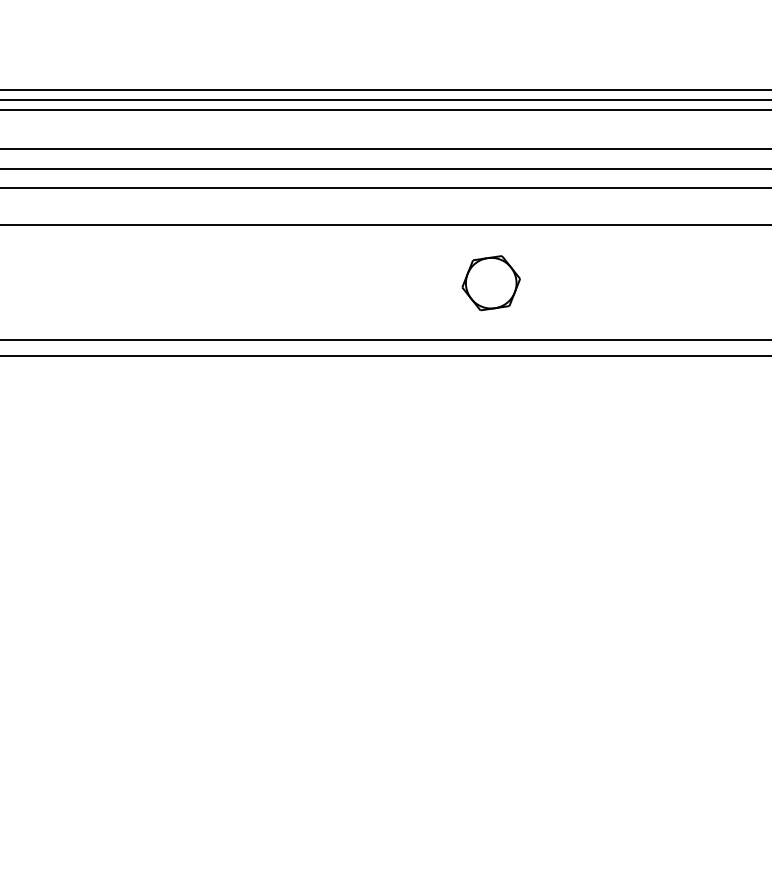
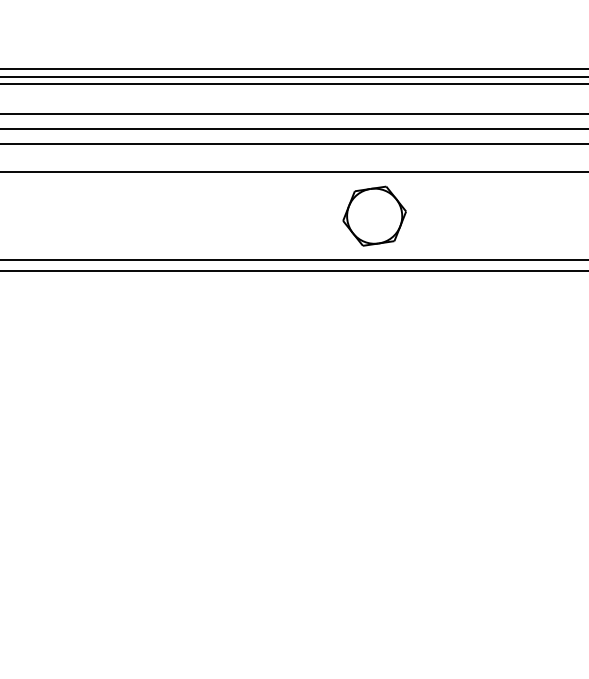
part: (491, 282) -> (374, 215), size x1.43

